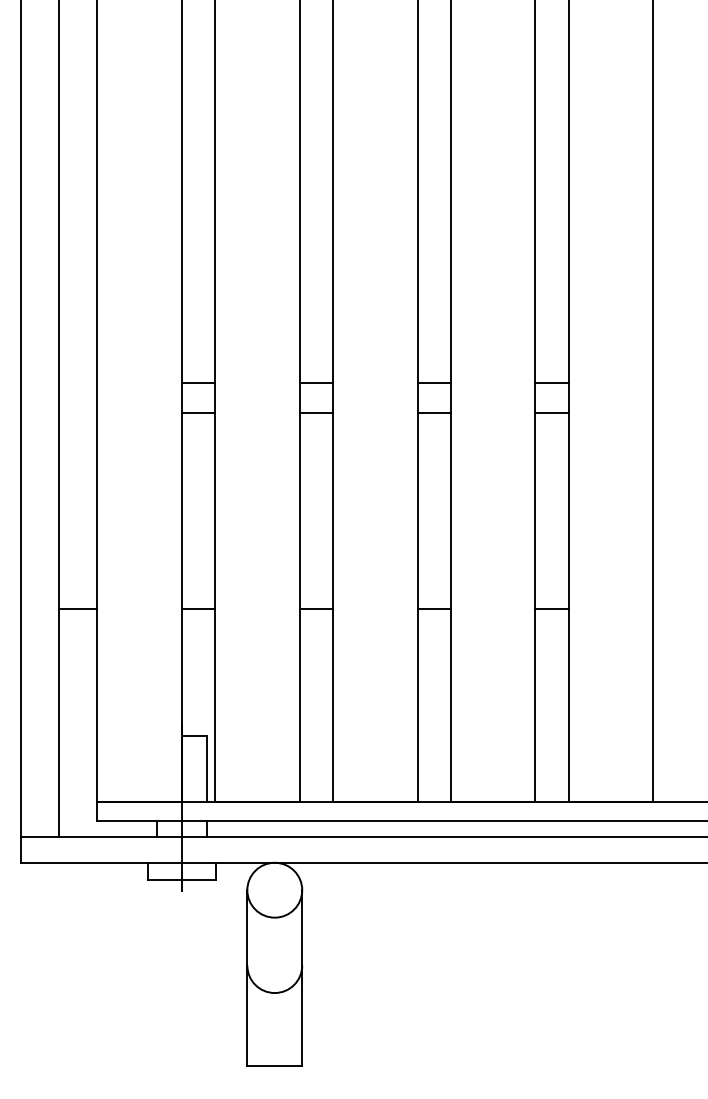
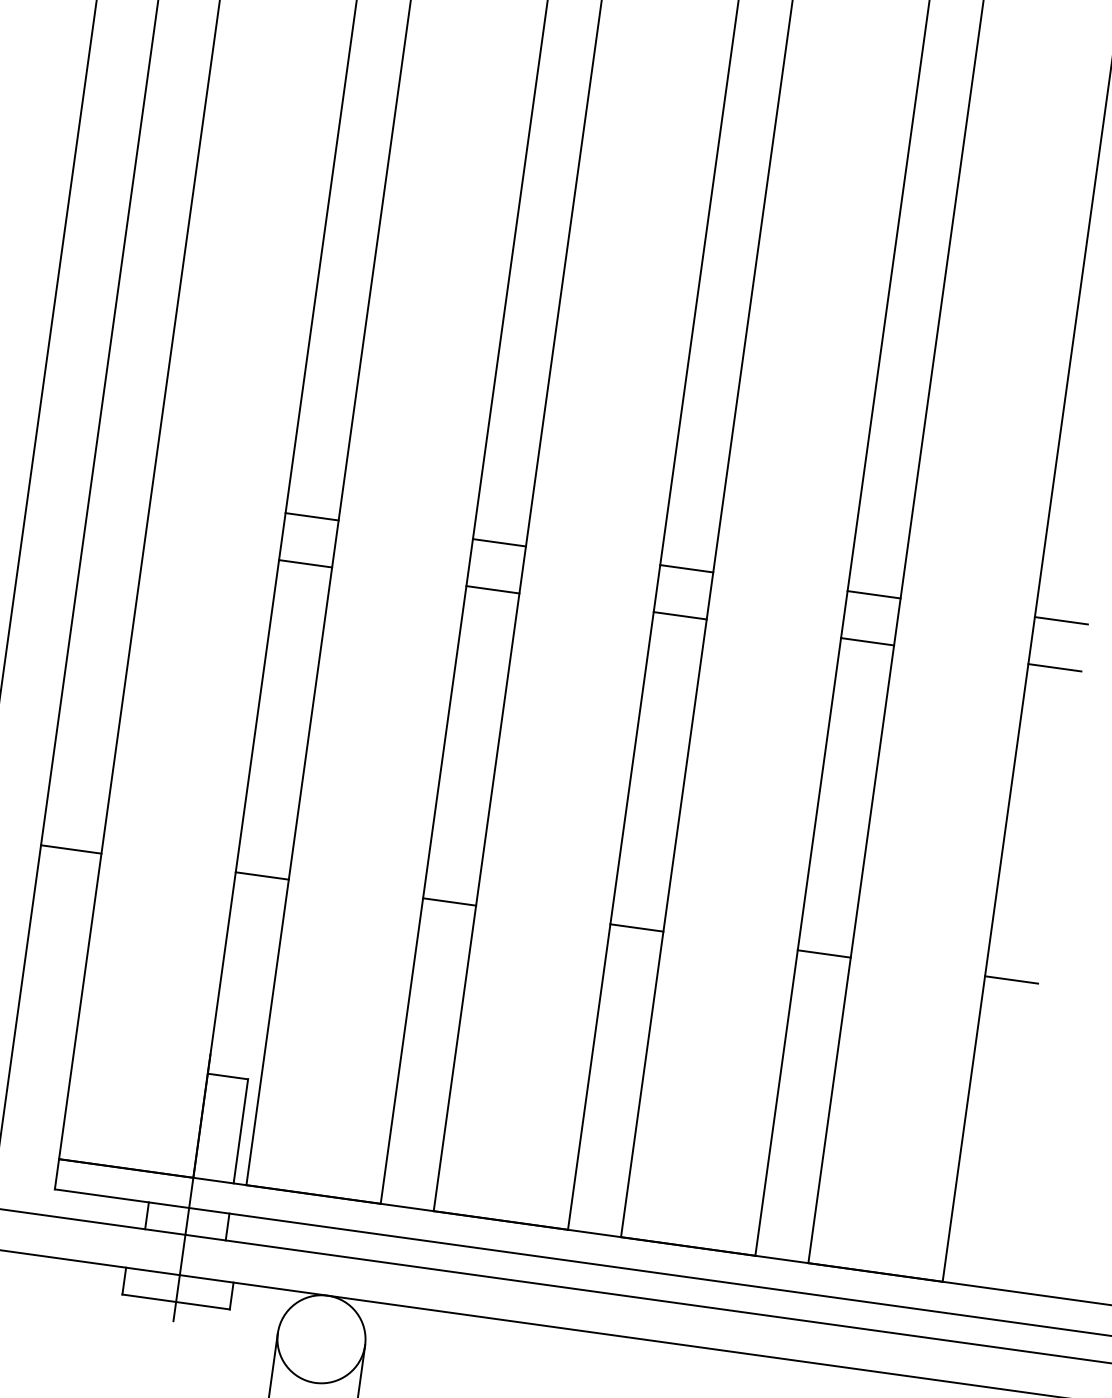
line: (669, 383) -> (1060, 620), added
line: (669, 412) -> (1054, 667), added
line: (669, 609) -> (1010, 980), added

